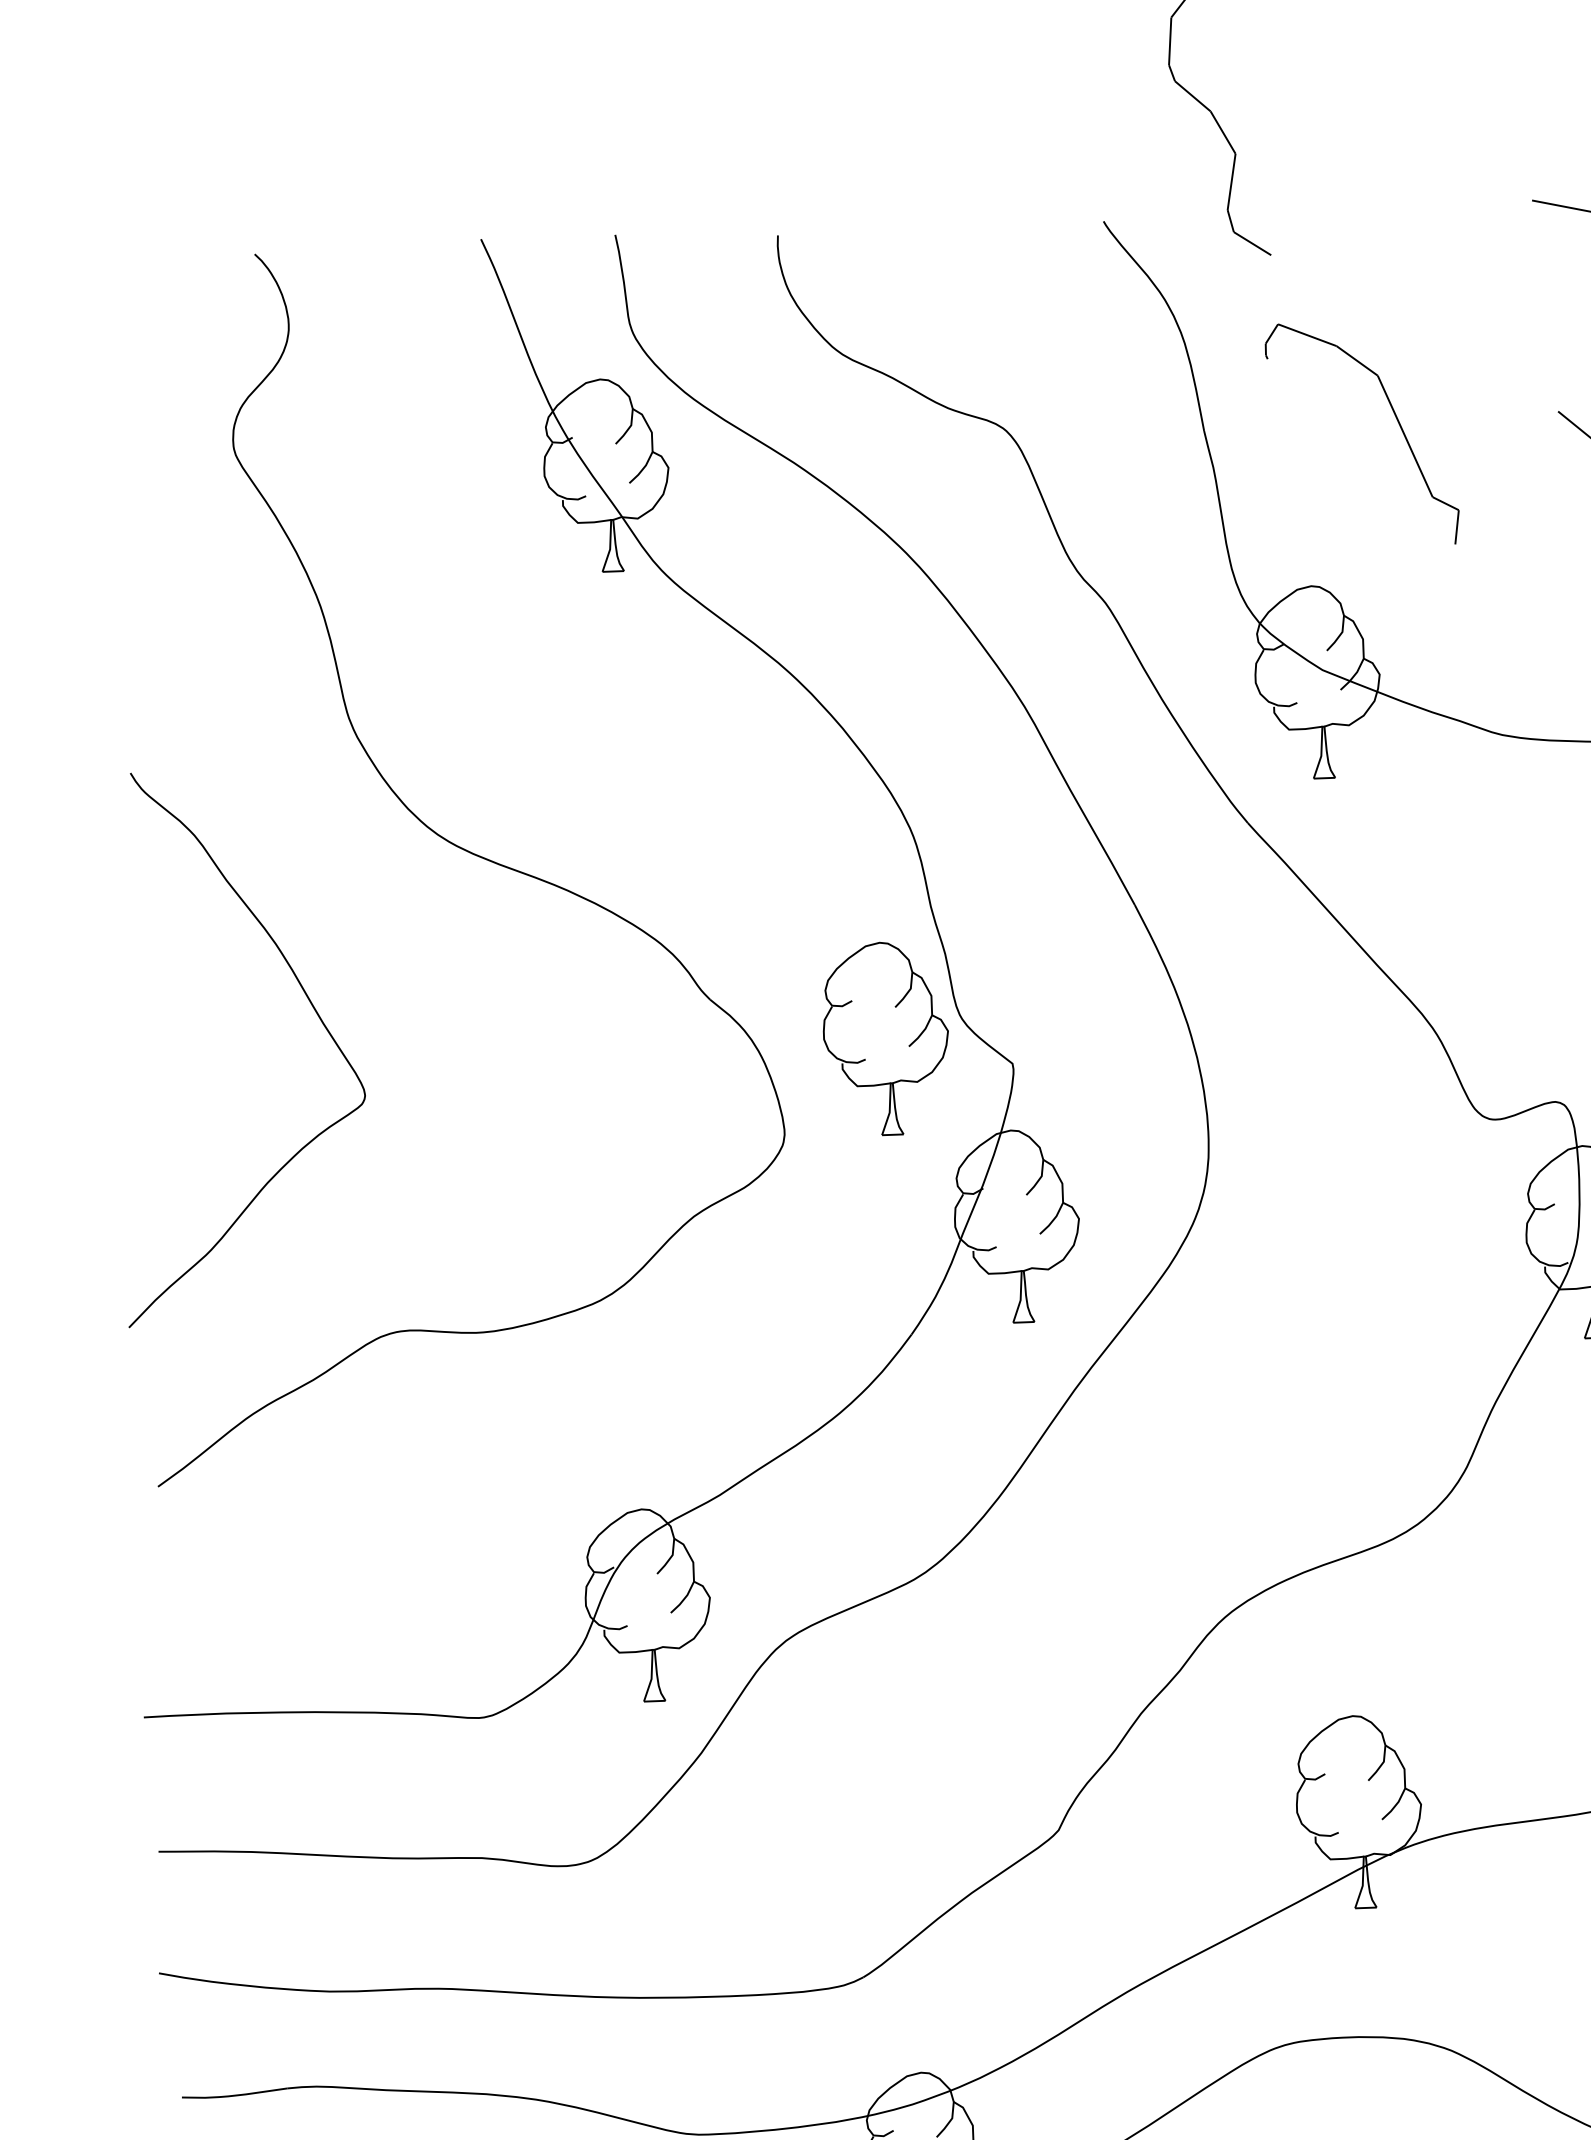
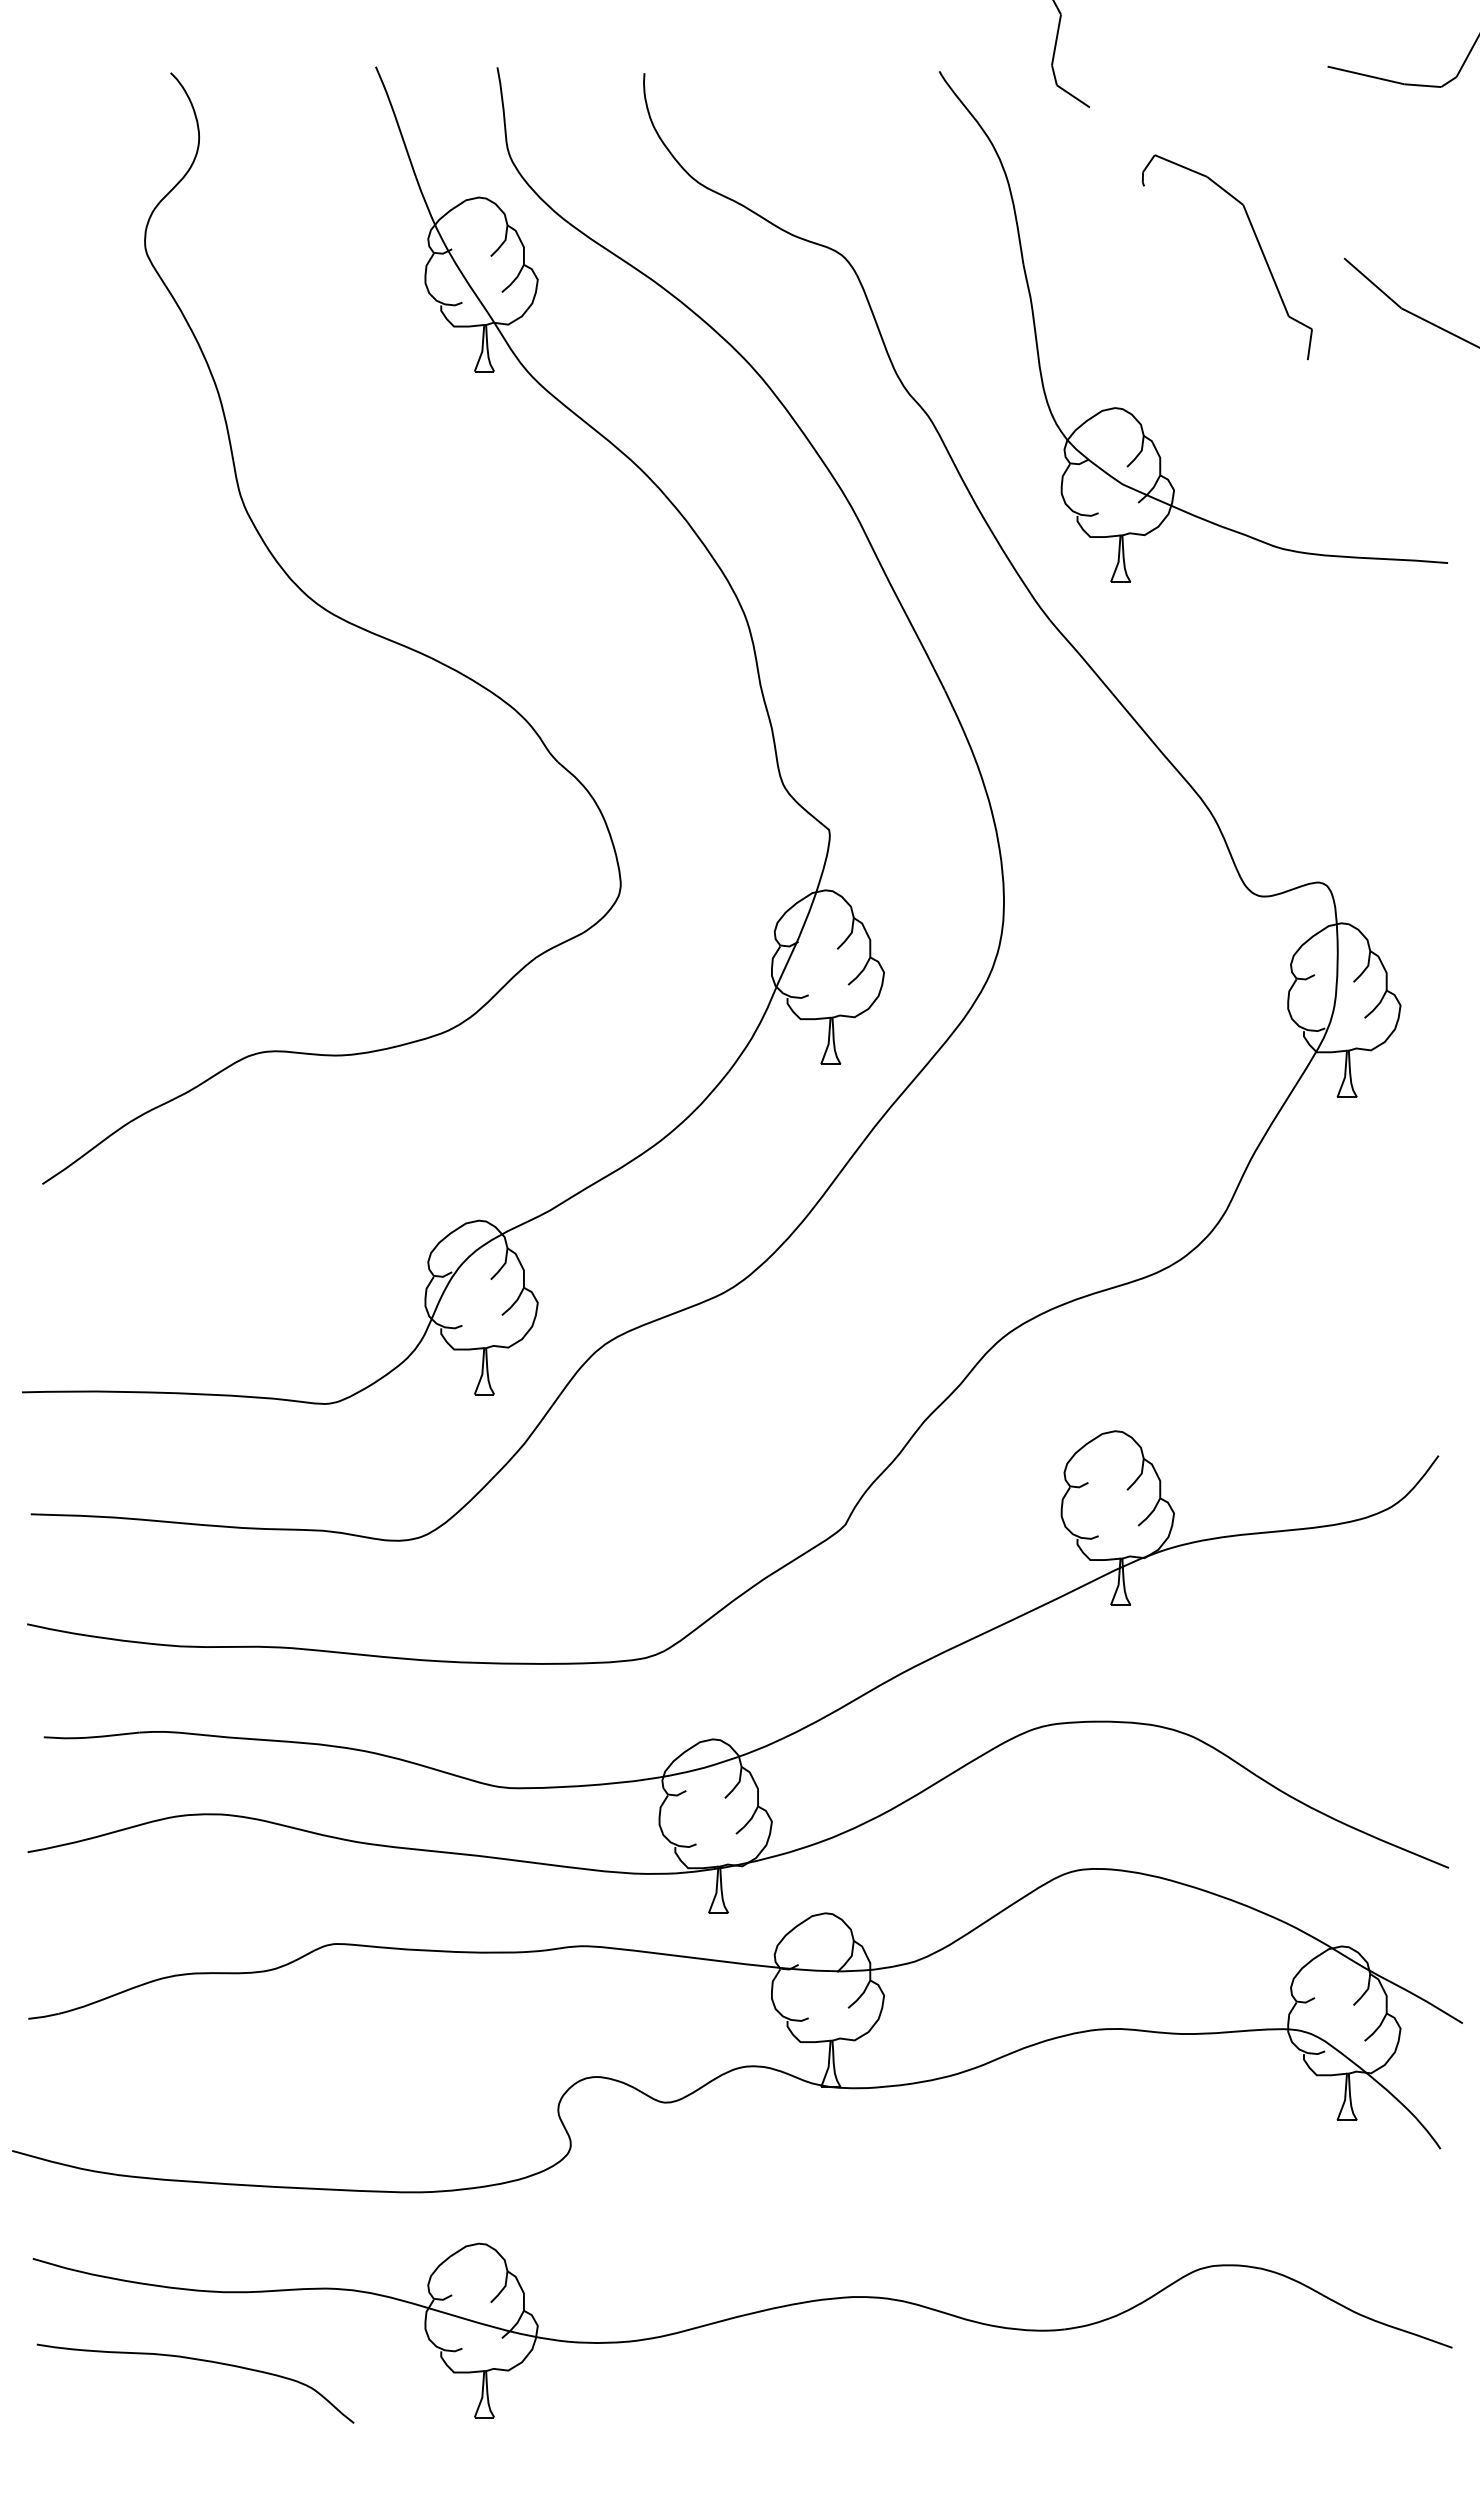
part: (1396, 419) -> (1258, 245), moved
curve: (311, 1007) -> (197, 755), removed
part: (885, 1037) -> (715, 802), removed

